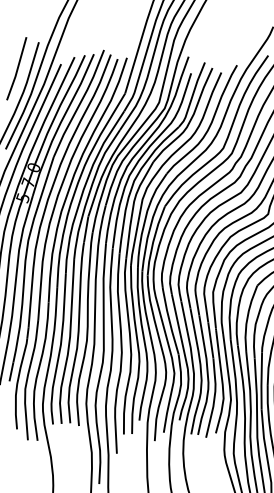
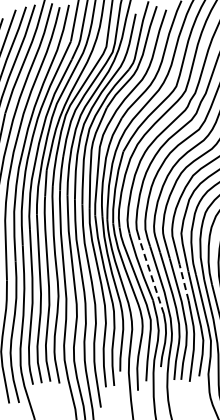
line: (179, 331) -> (151, 276), solid -> dashed
line: (210, 340) -> (183, 282), solid -> dashed

